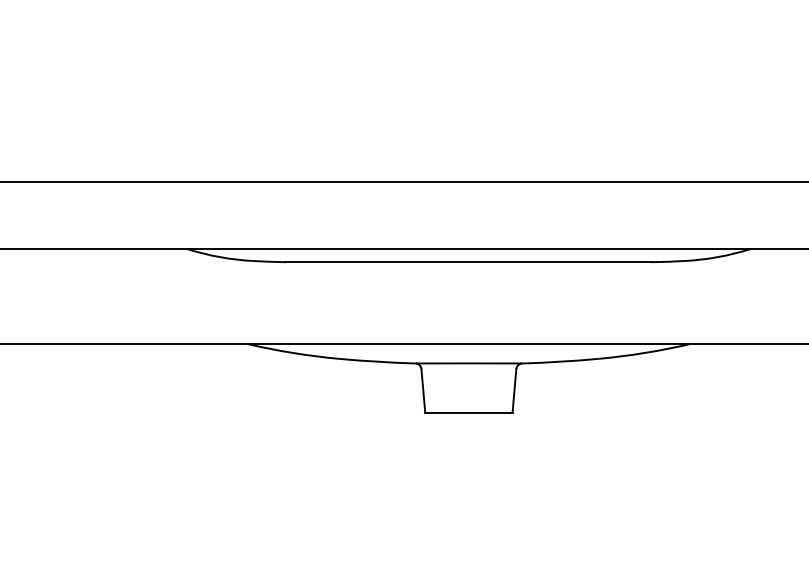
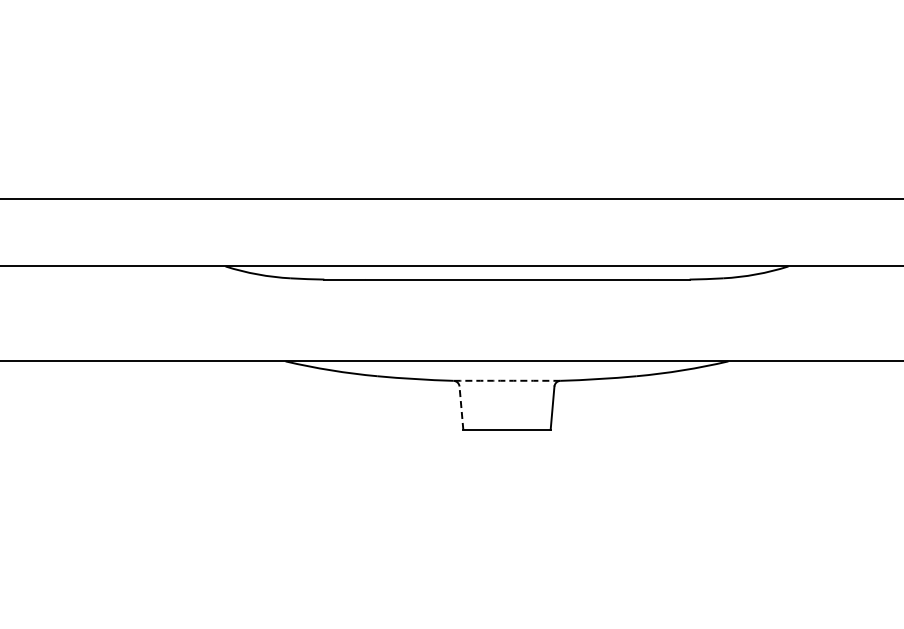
arc: (469, 363) -> (507, 380), solid -> dashed
line: (423, 391) -> (461, 408), solid -> dashed

